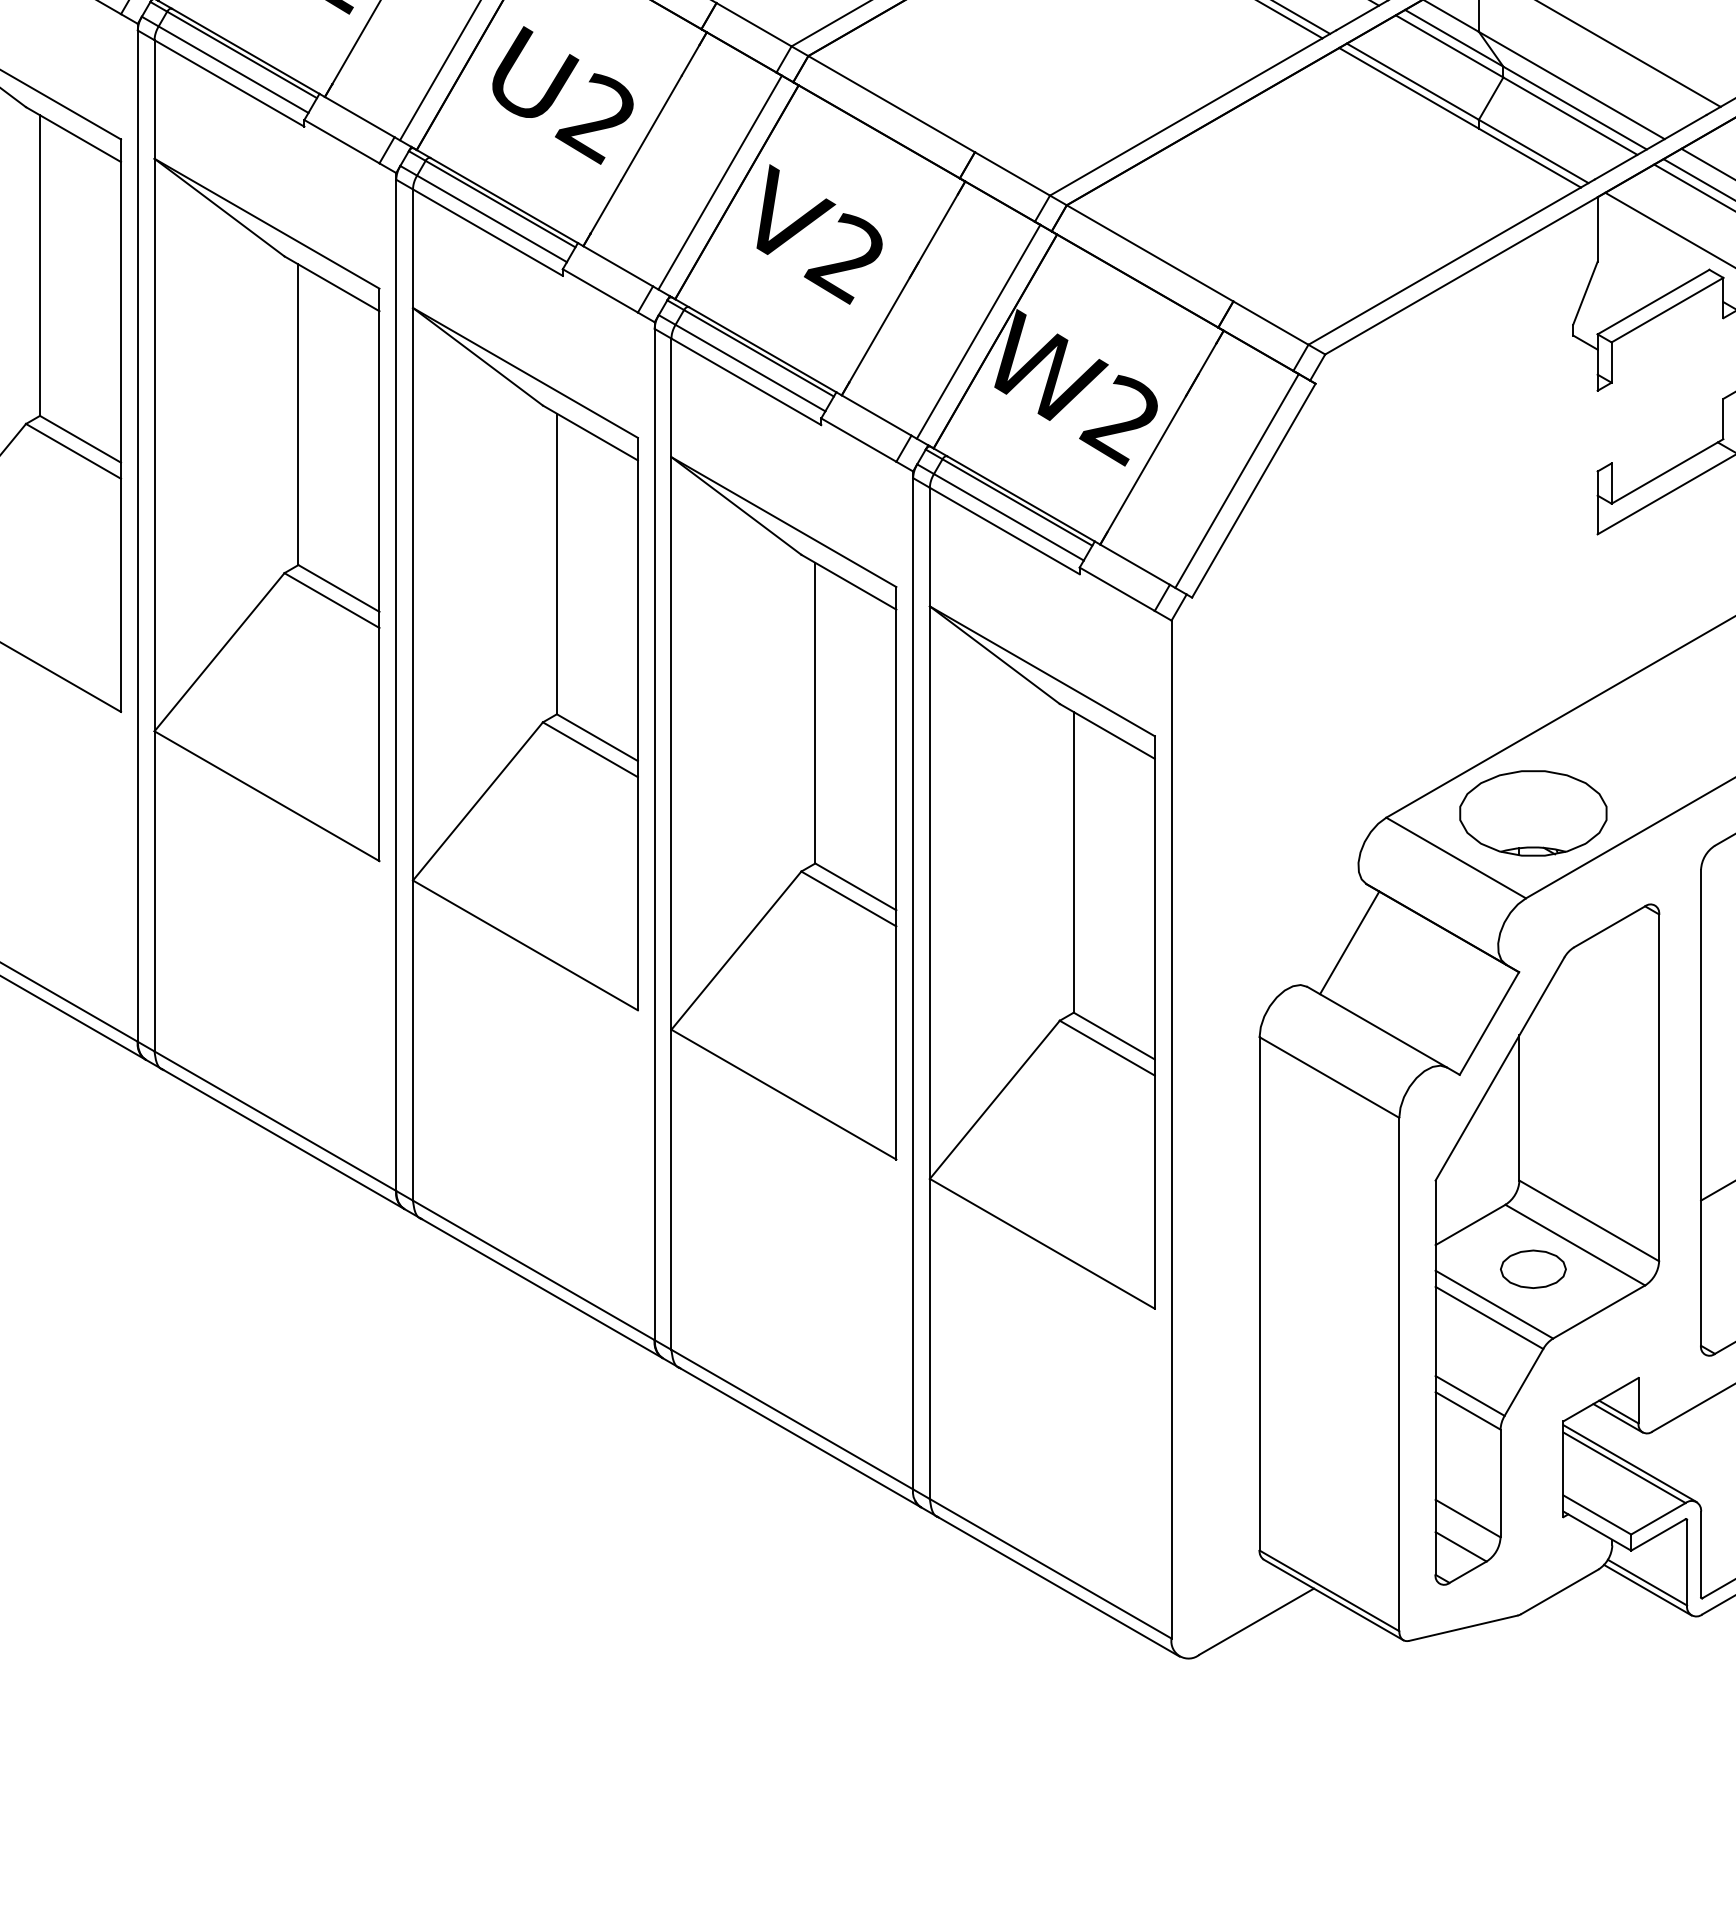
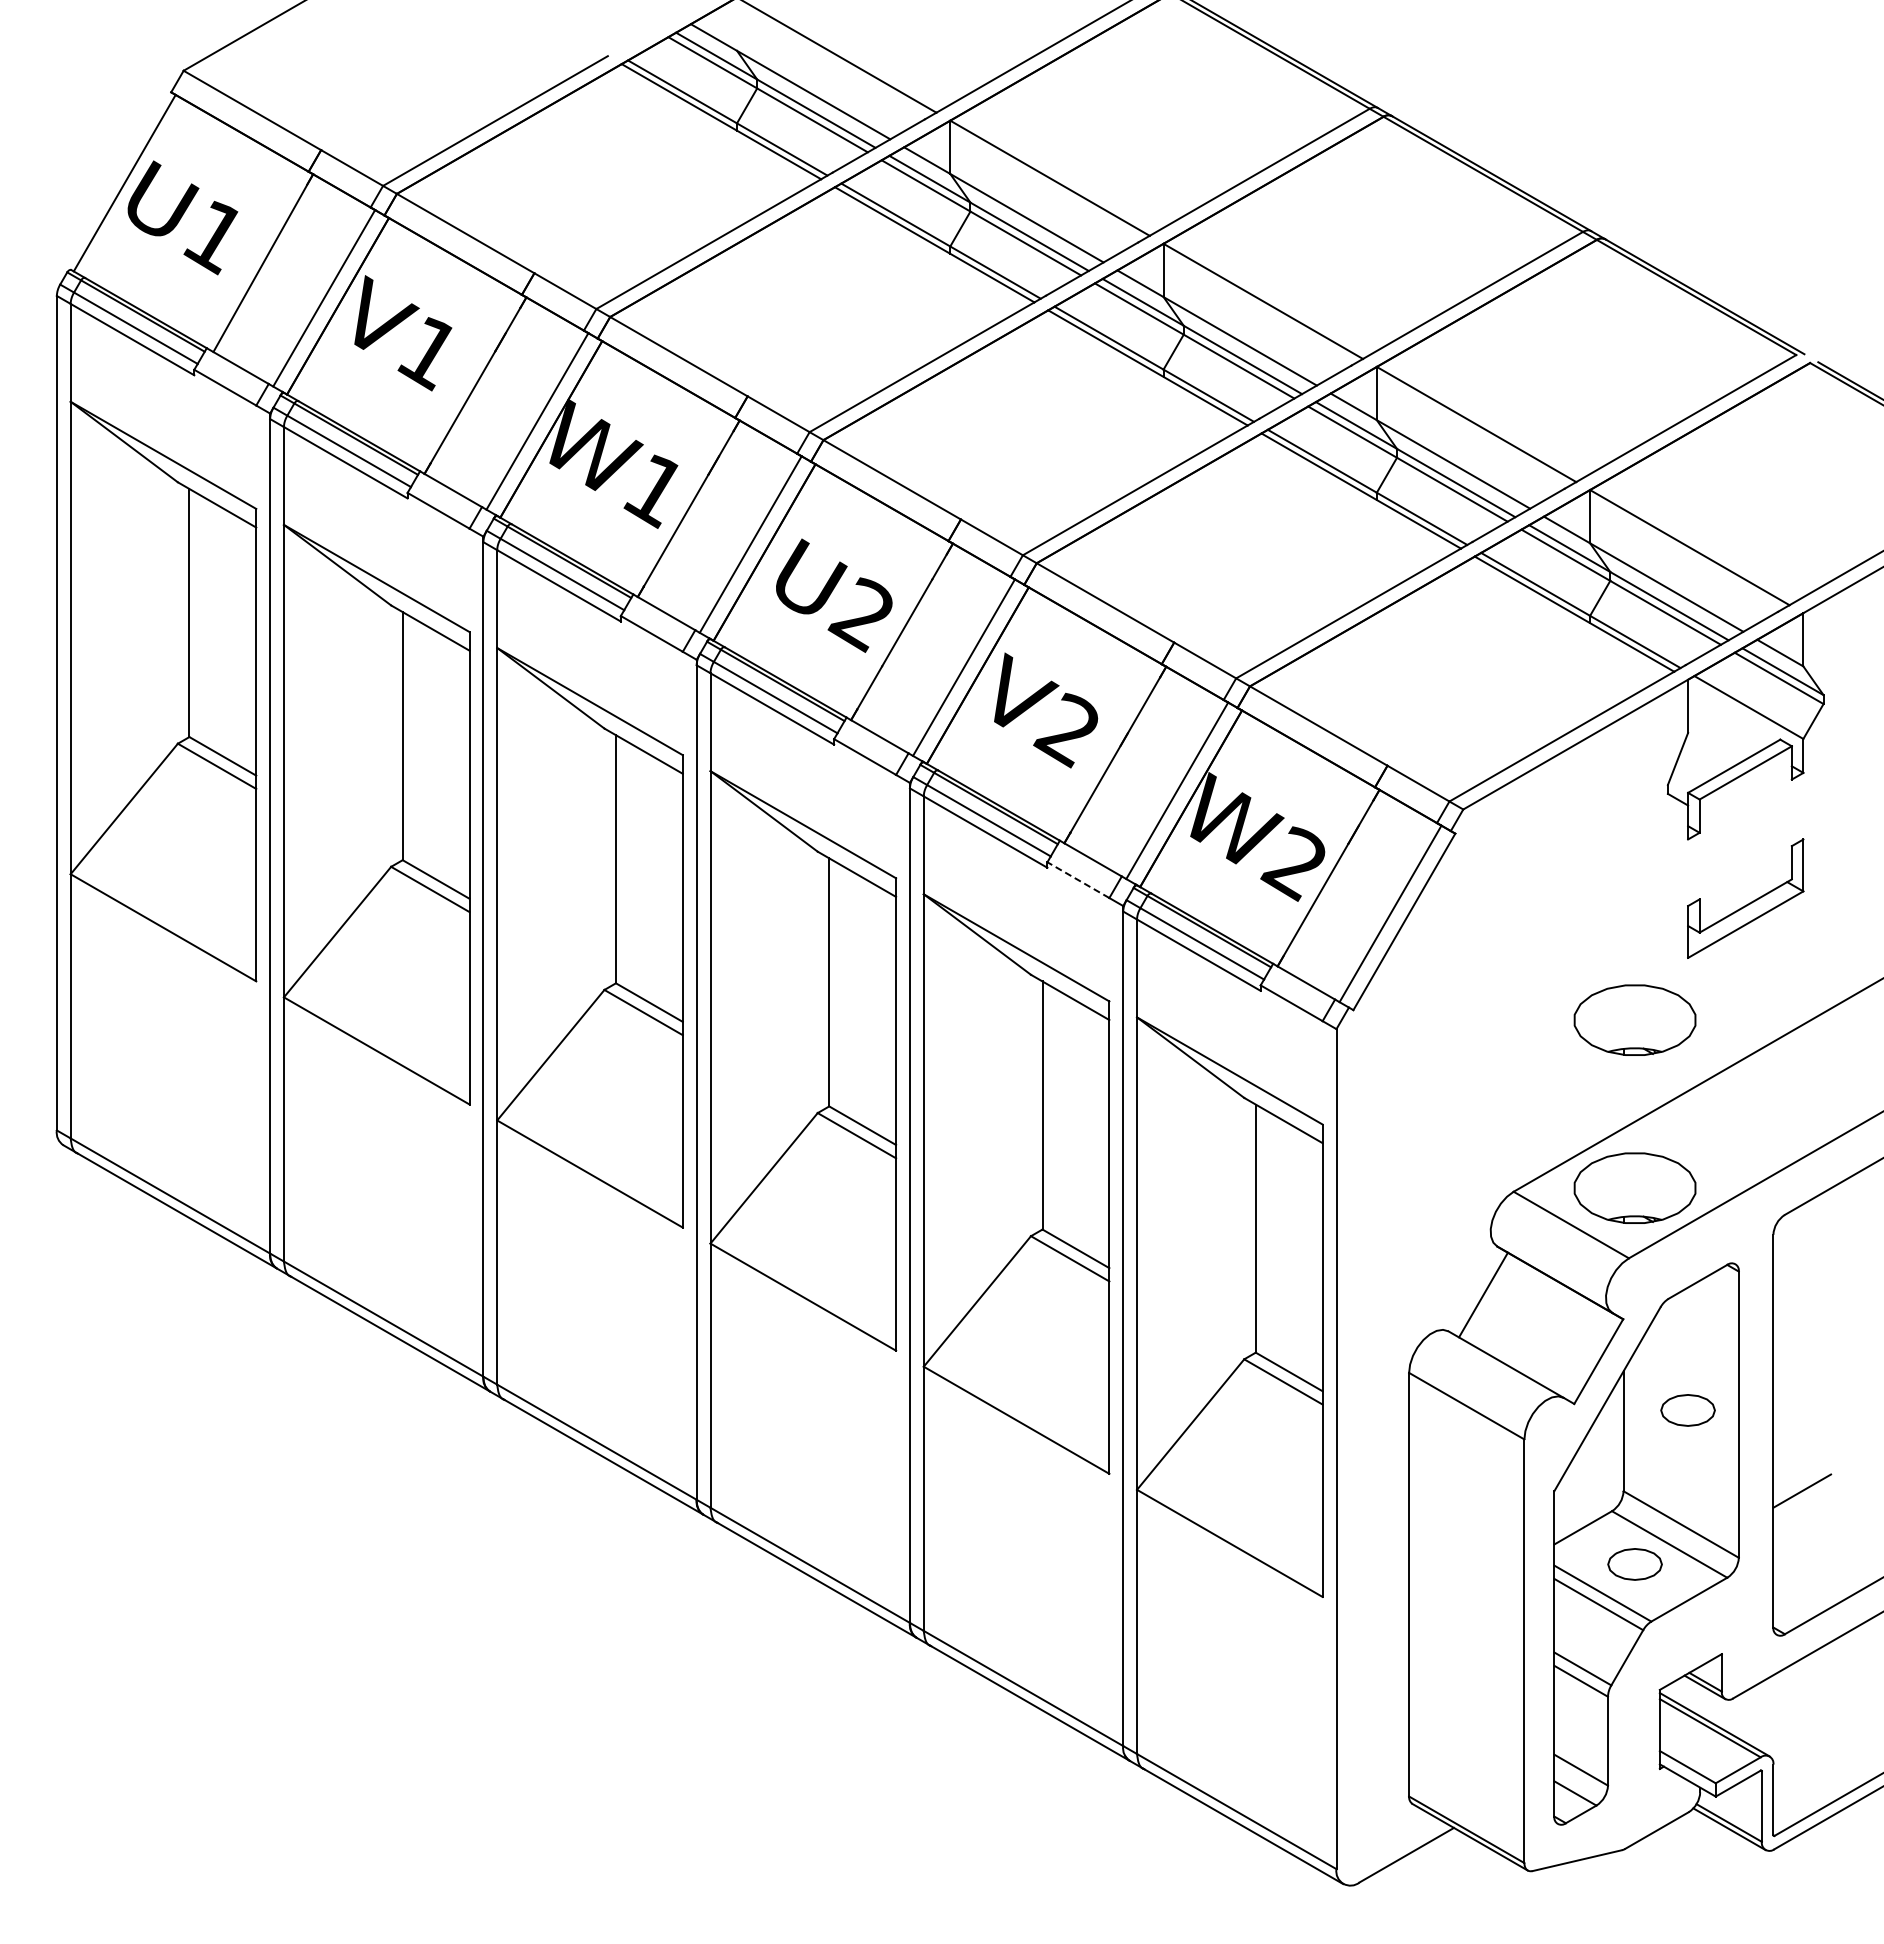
line: (858, 440) -> (1078, 880), solid -> dashed
part: (1532, 608) -> (1634, 1019), added
part: (1596, 1082) -> (1687, 1410), added

